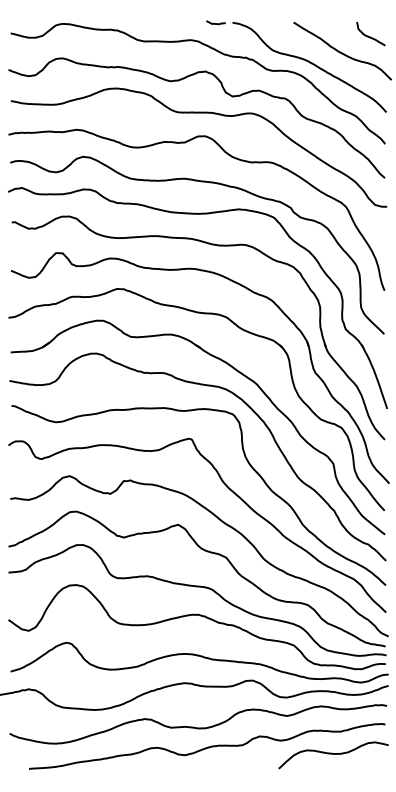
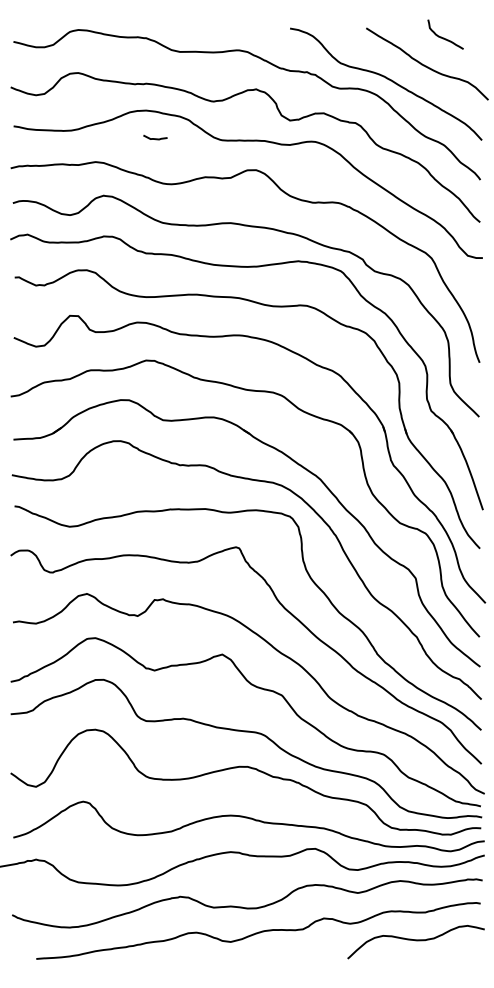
curve: (216, 23) -> (155, 138), moved
curve: (370, 36) -> (444, 37), moved

